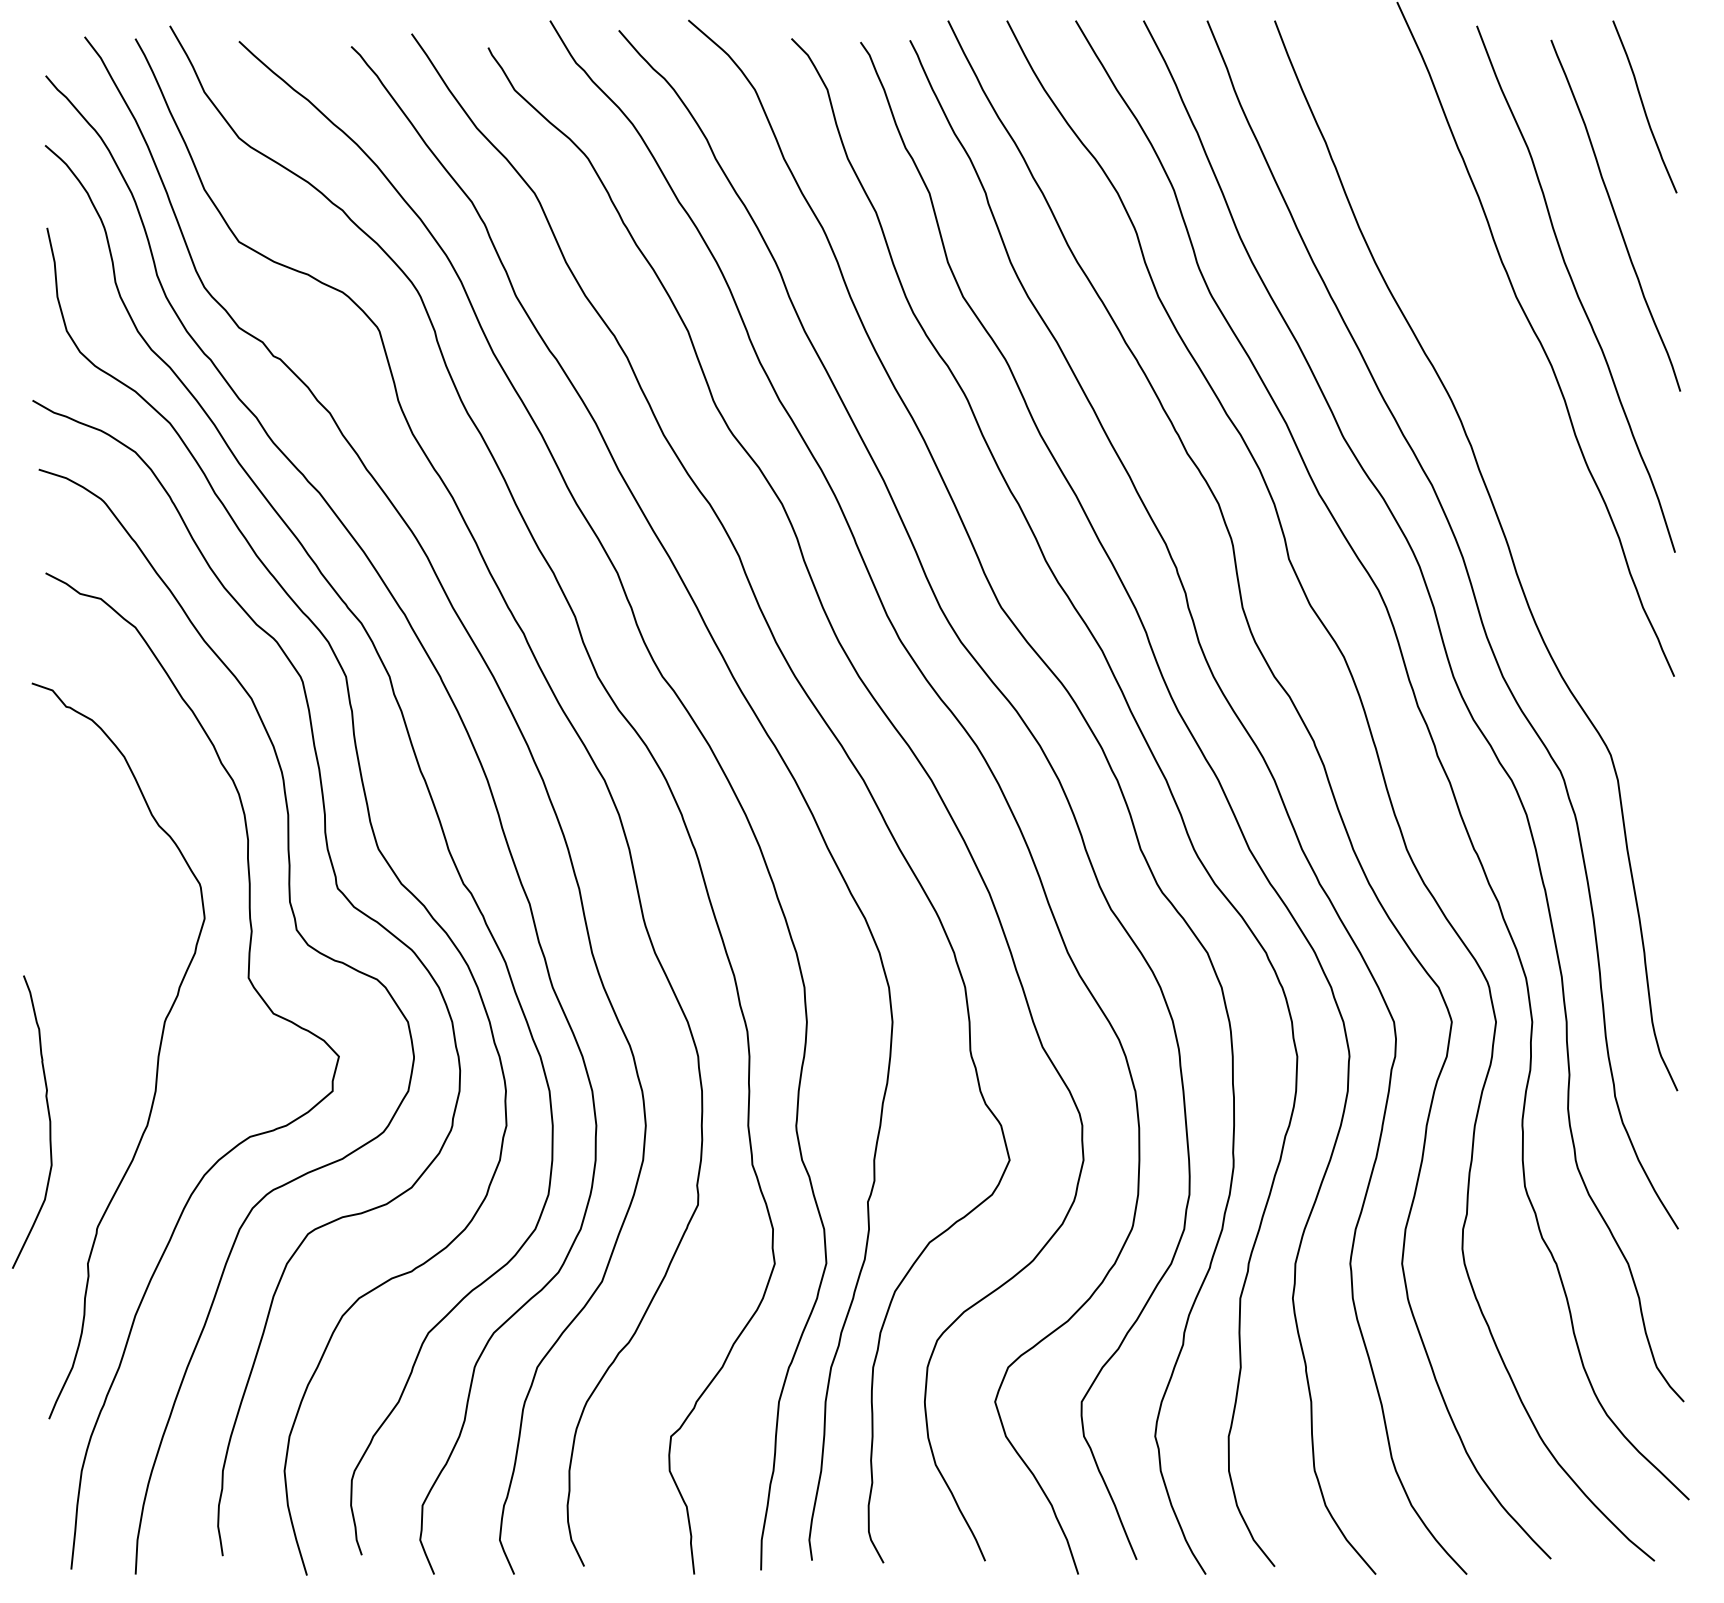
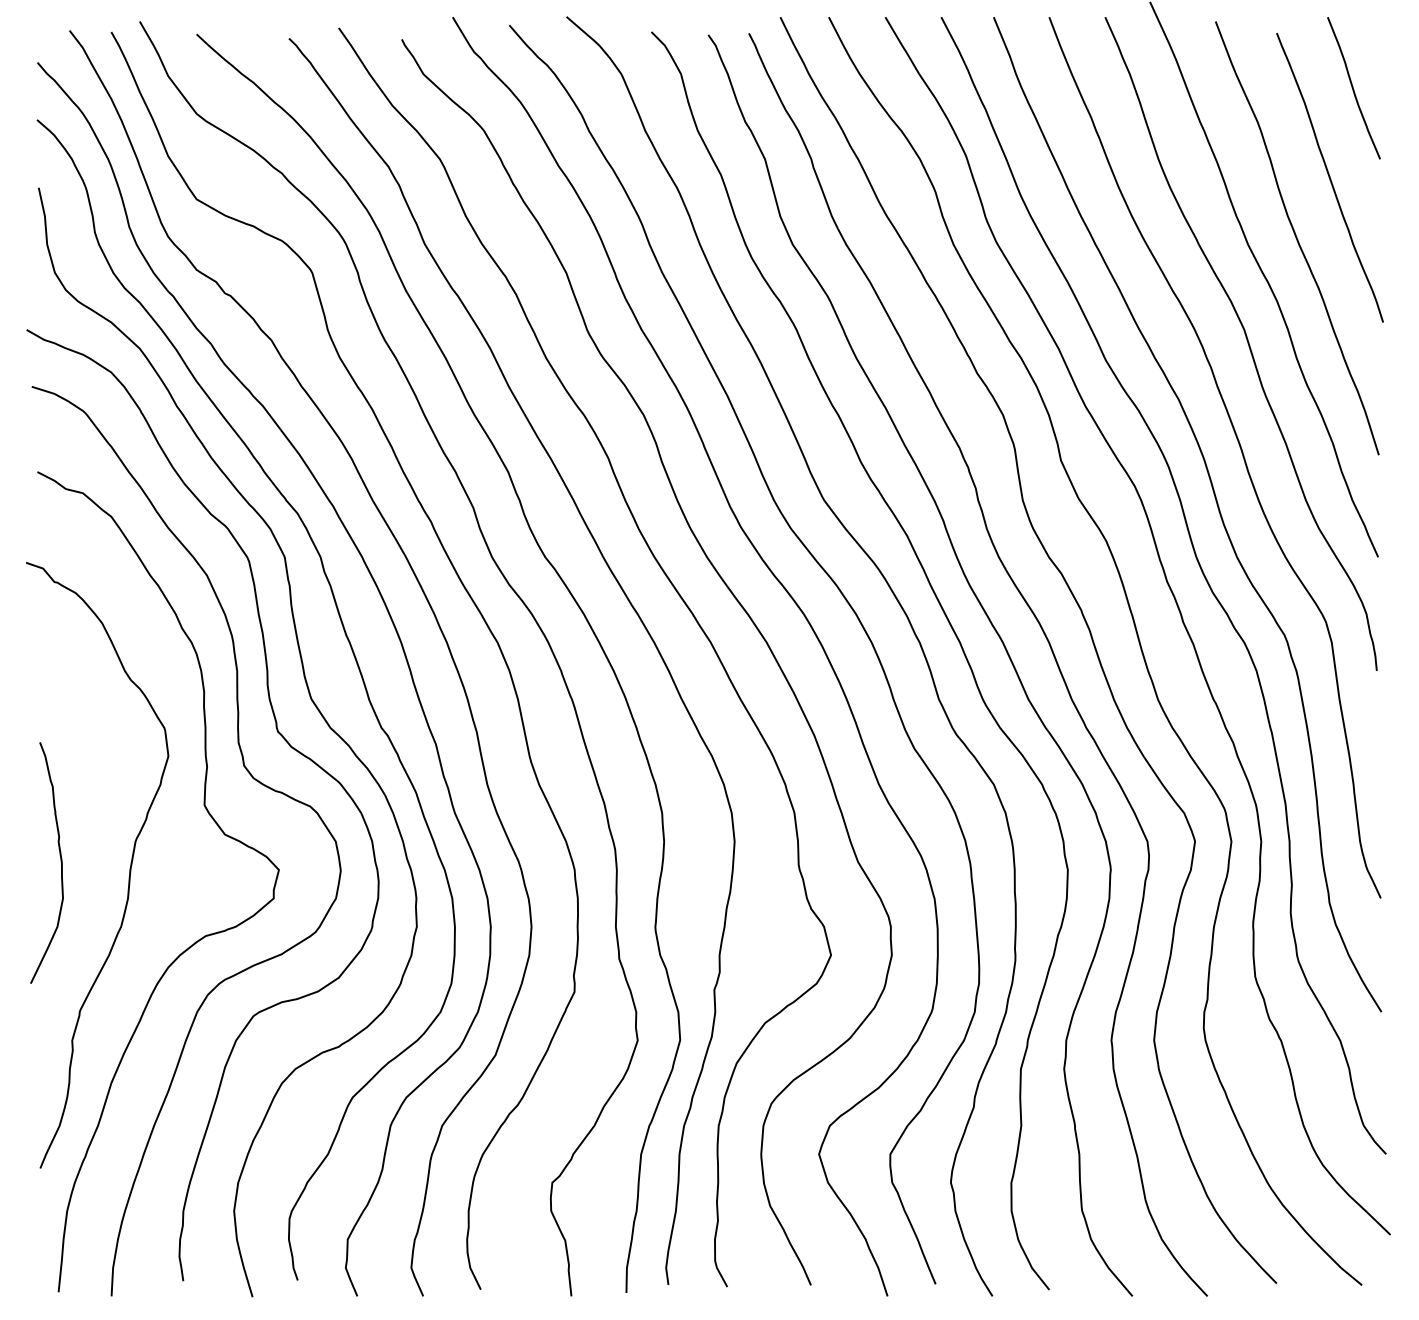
curve: (1514, 413) -> (1246, 340), added
curve: (48, 1118) -> (60, 860), moved

